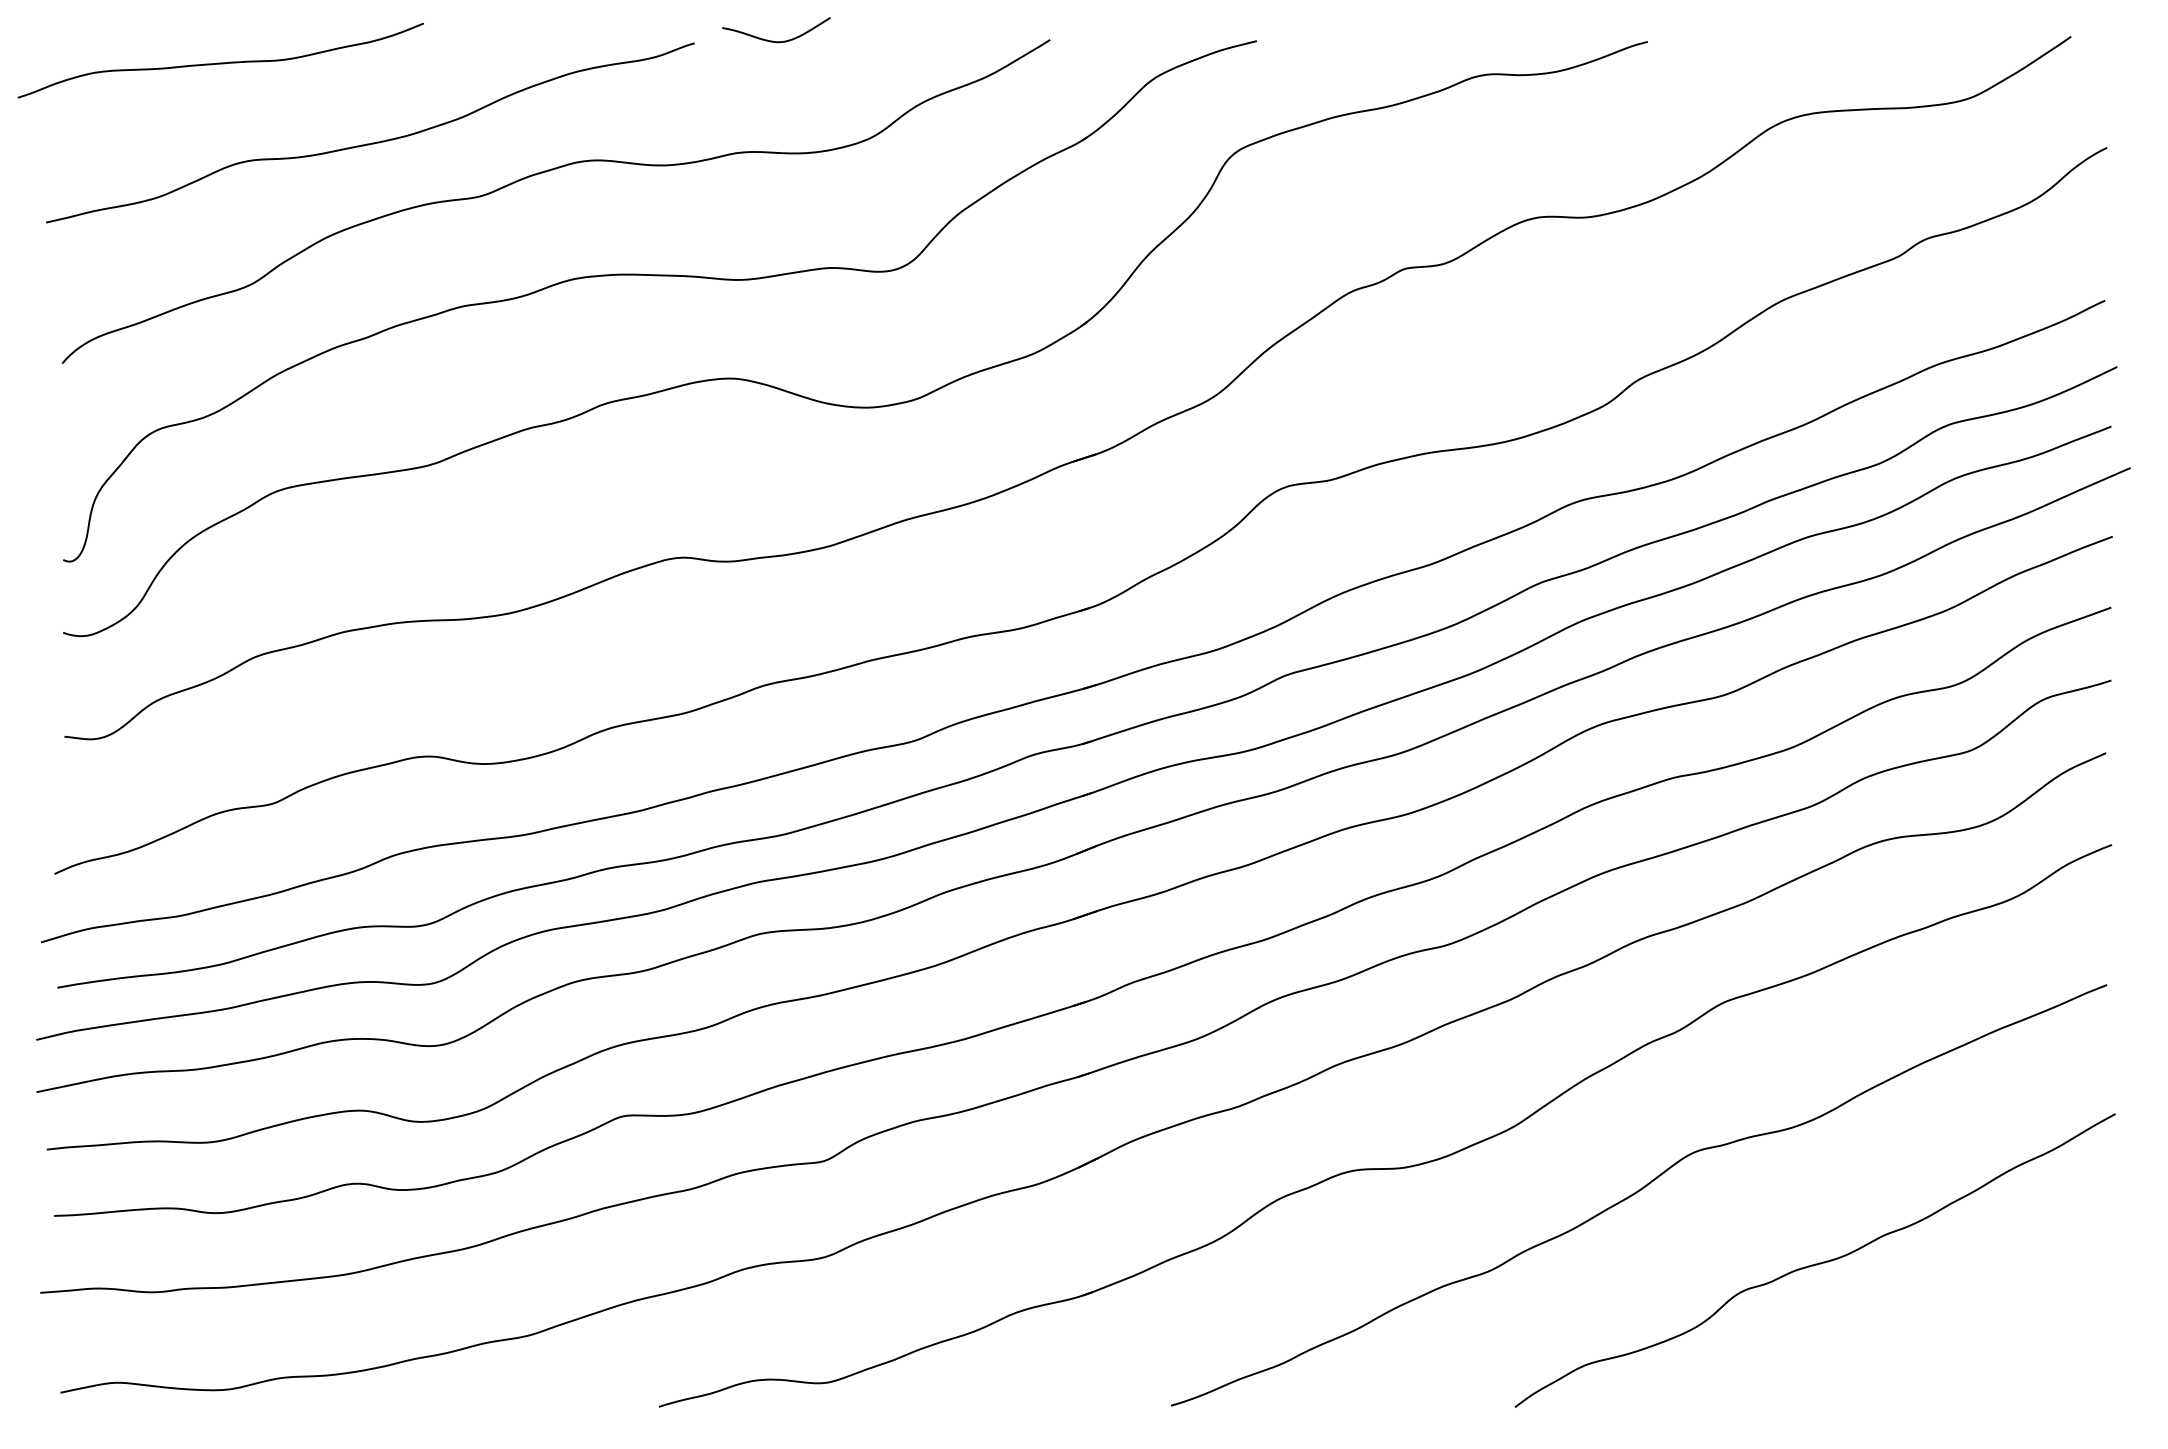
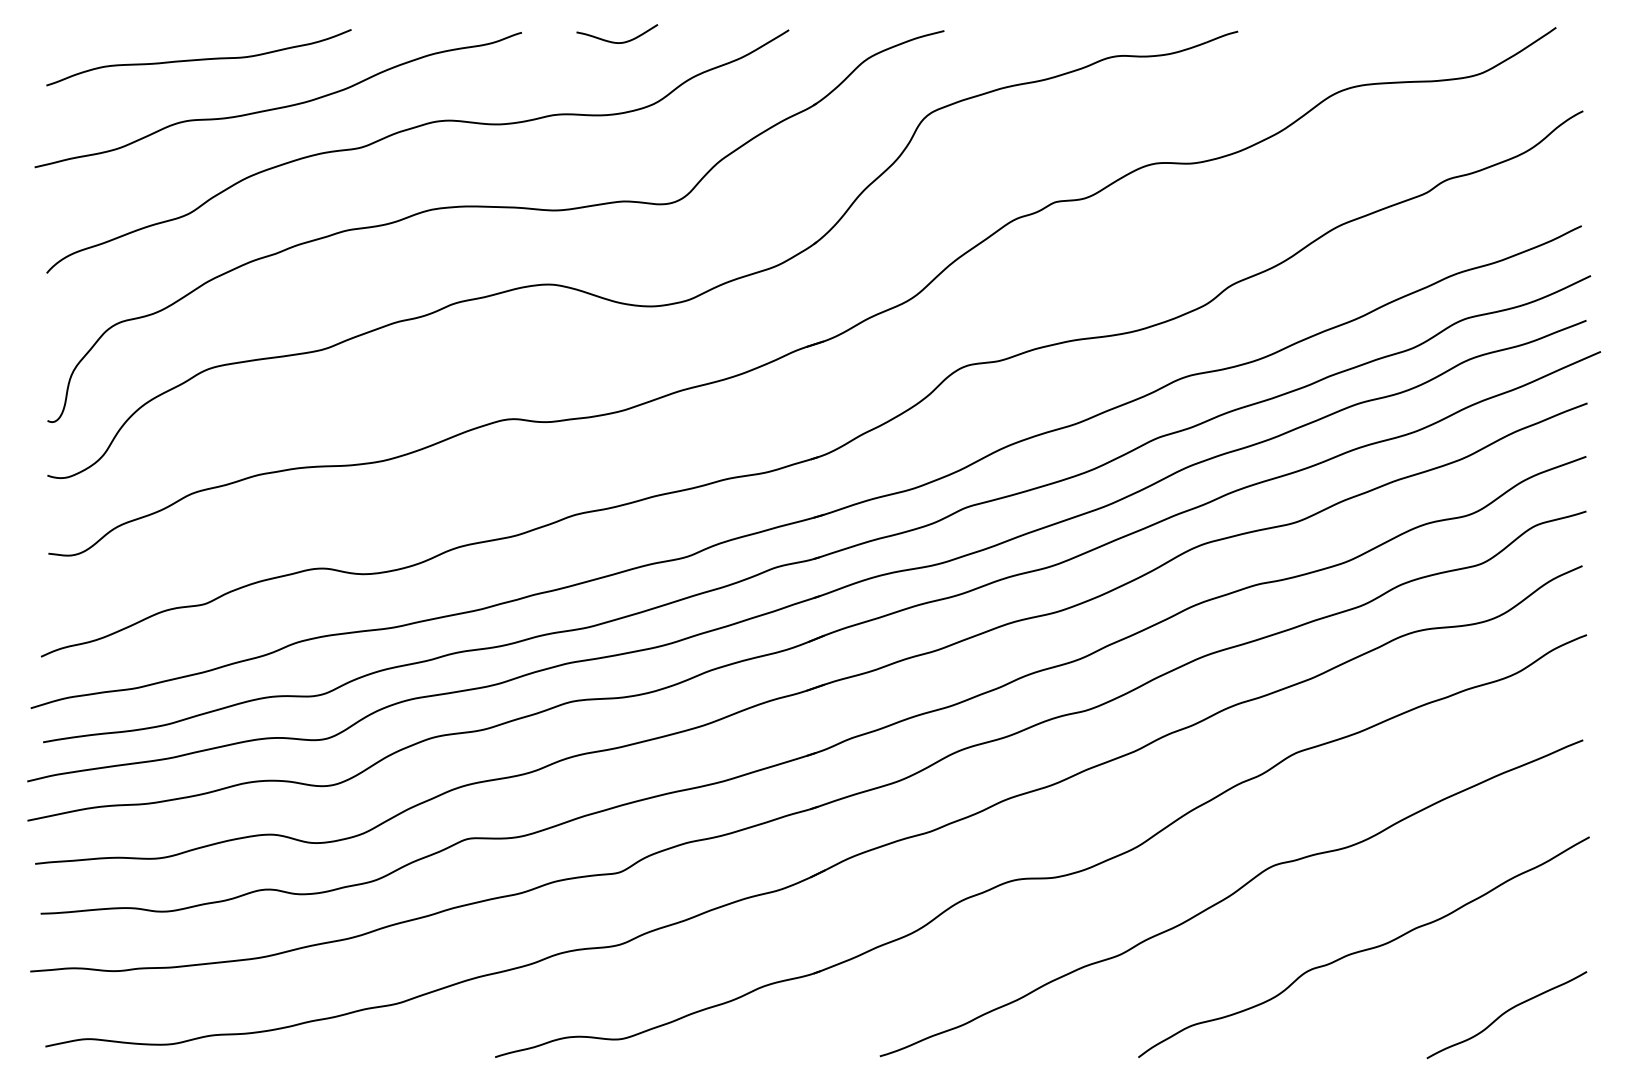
curve: (772, 40) -> (614, 41), moved
curve: (220, 62) -> (198, 59), moved
curve: (2003, 1348) -> (1505, 1013), added

